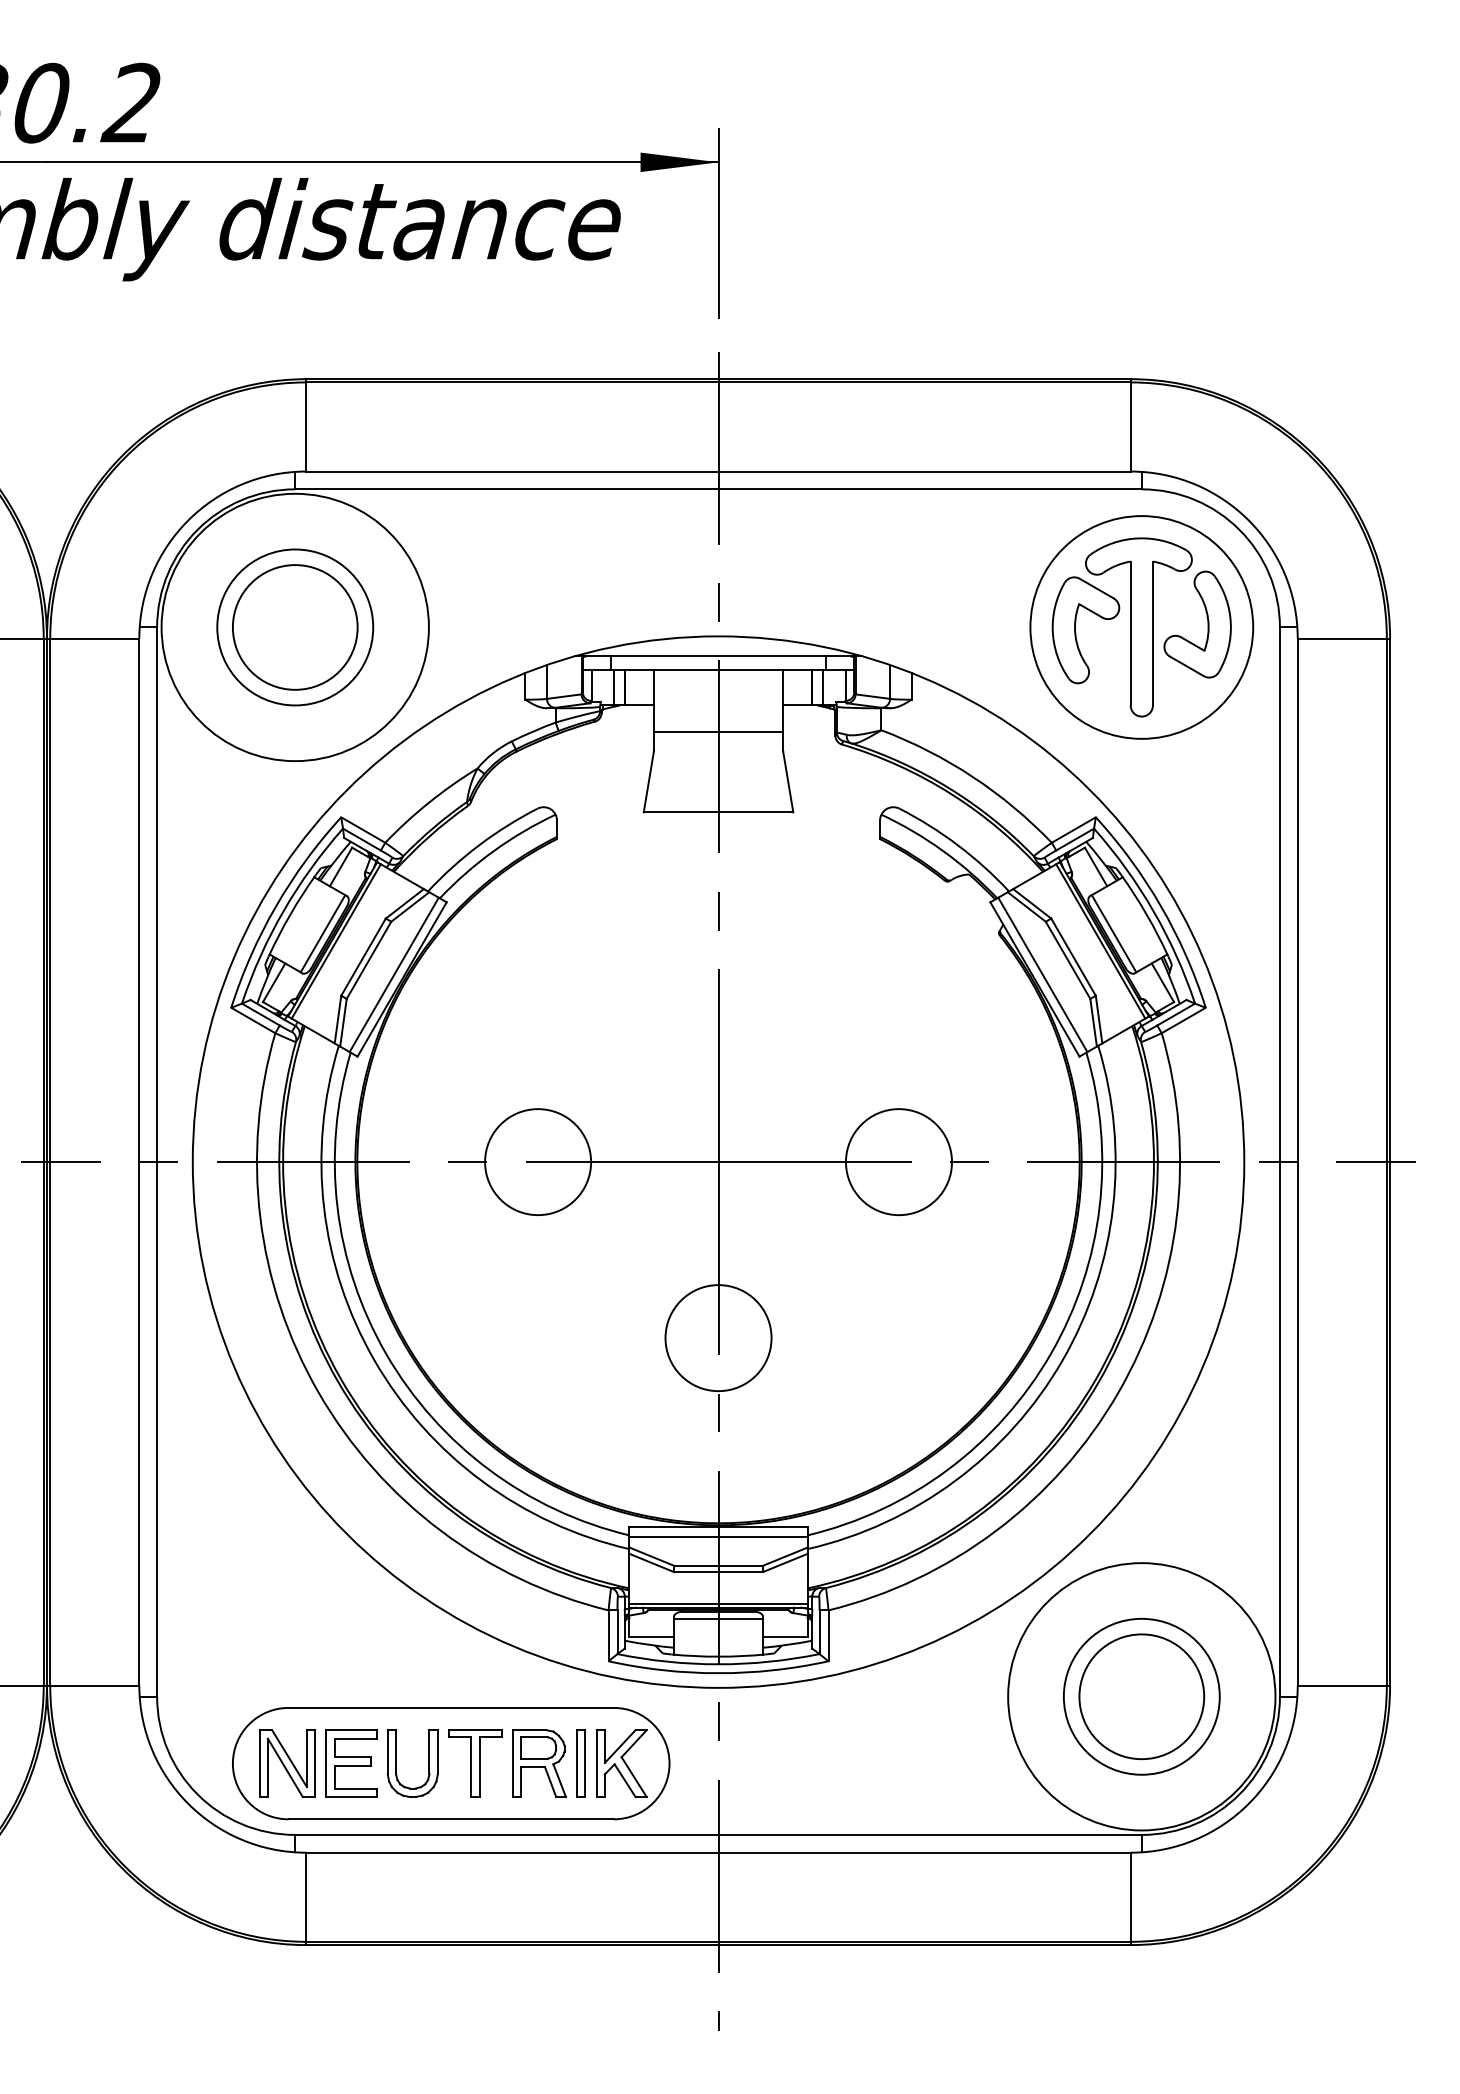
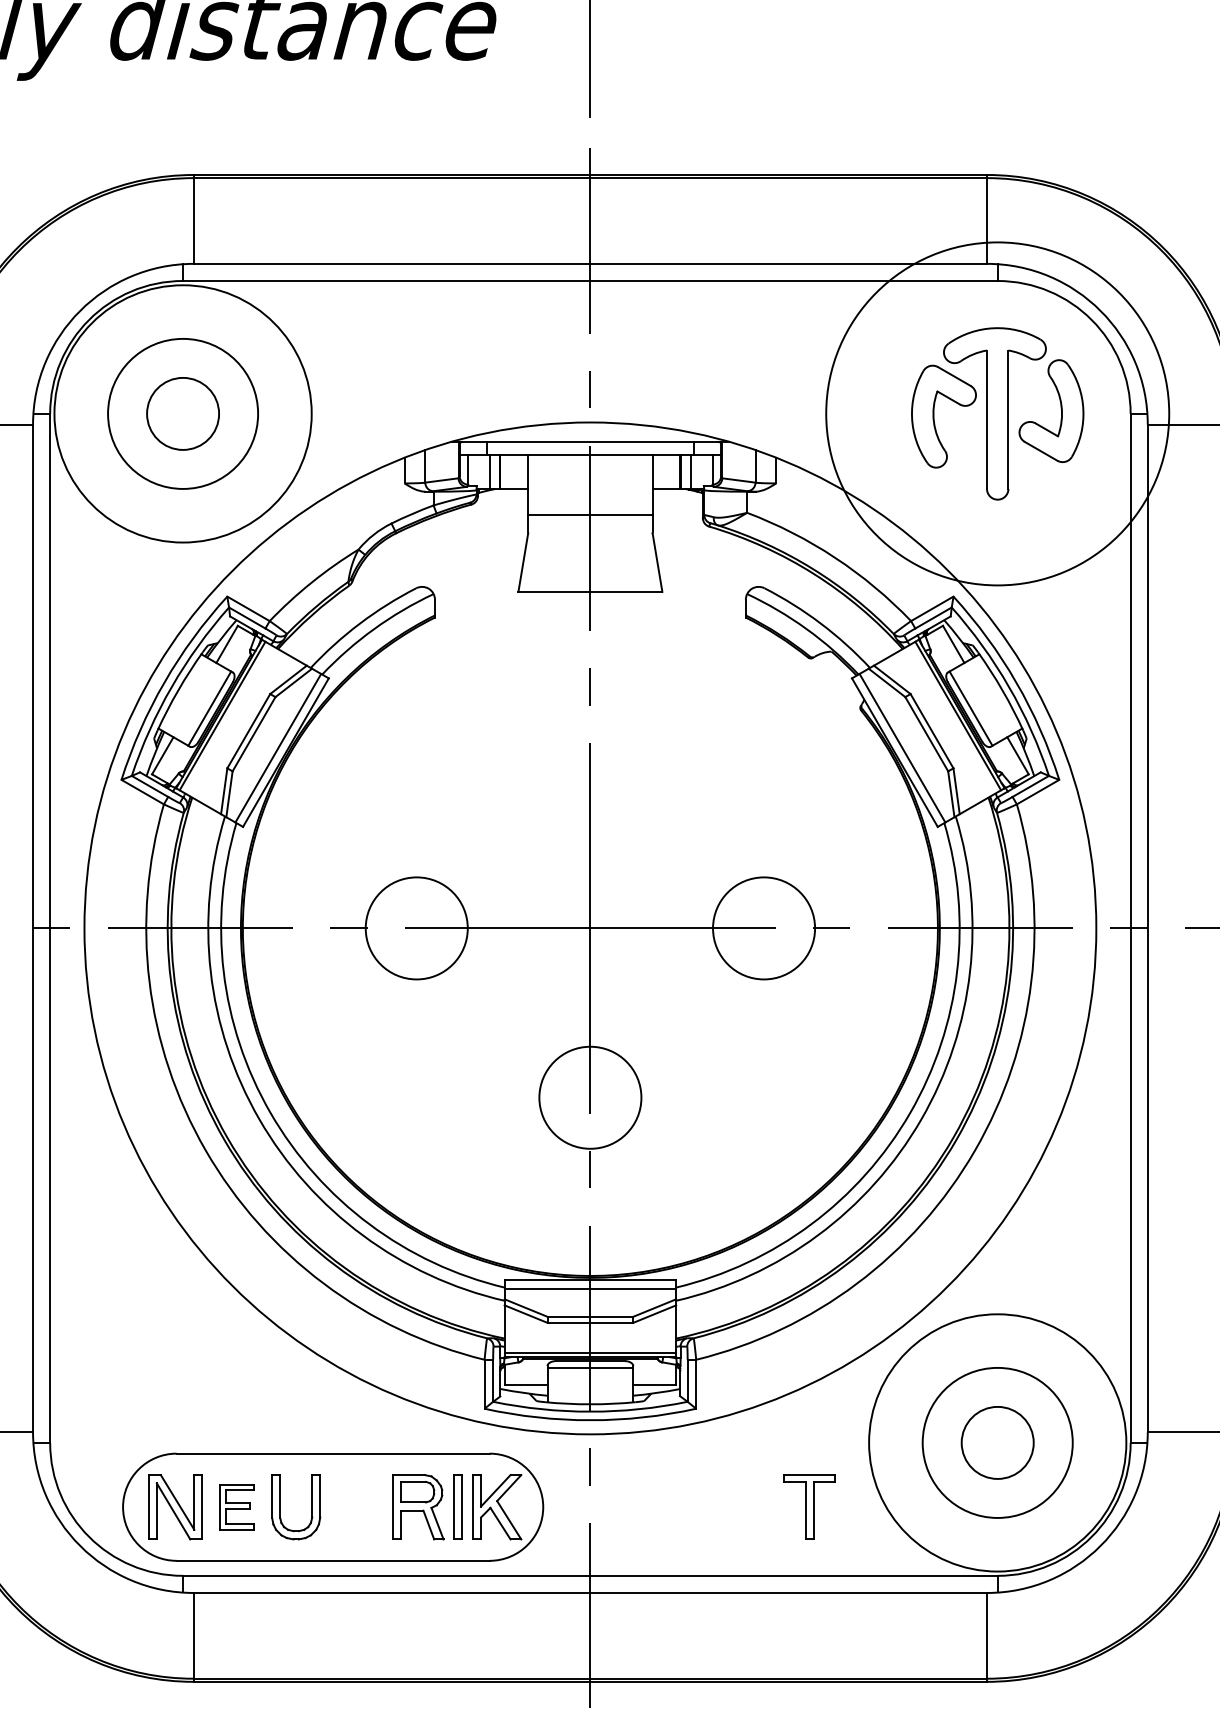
circle: (294, 627) -> (182, 413), size x0.6
circle: (1141, 627) -> (997, 413), size x1.6
circle: (1141, 1696) -> (997, 1442), size x0.6
part: (351, 1763) -> (237, 1507), size x0.7
part: (475, 1763) -> (809, 1507), moved

